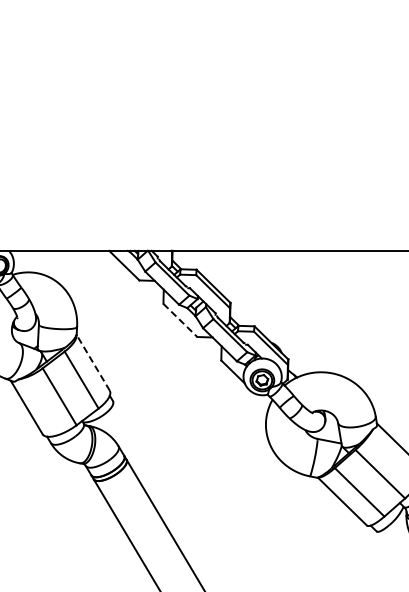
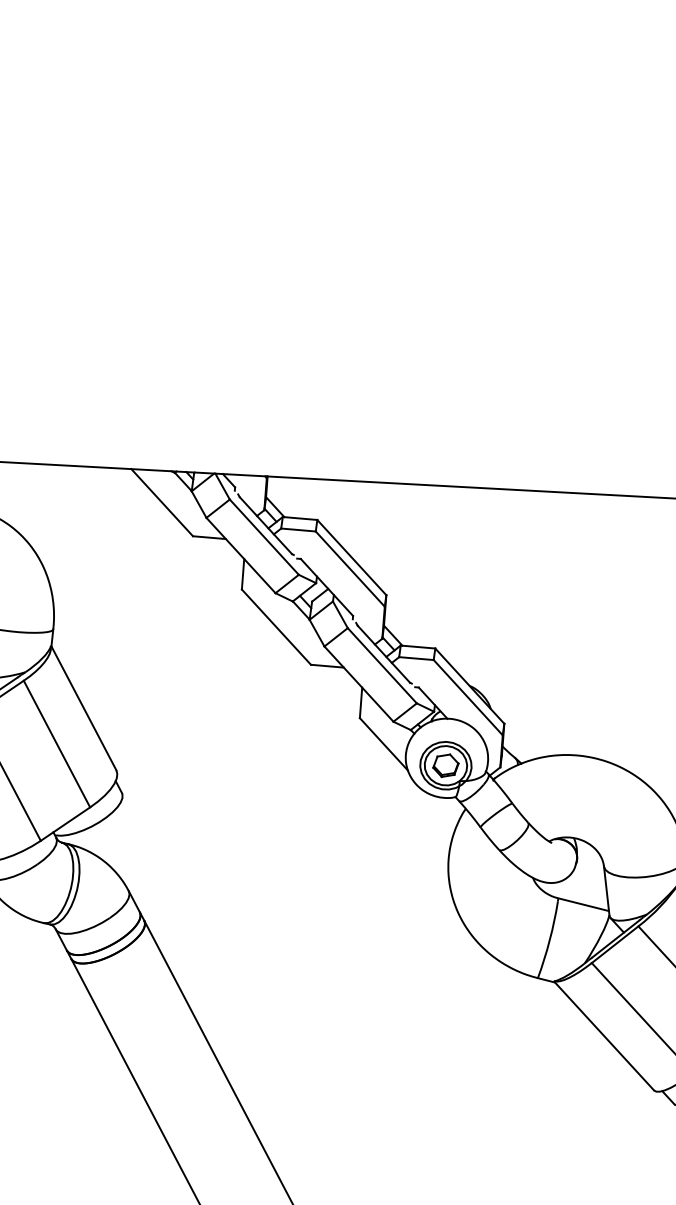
line: (180, 320) -> (276, 627), dashed -> solid
line: (92, 362) -> (82, 707), dashed -> solid

